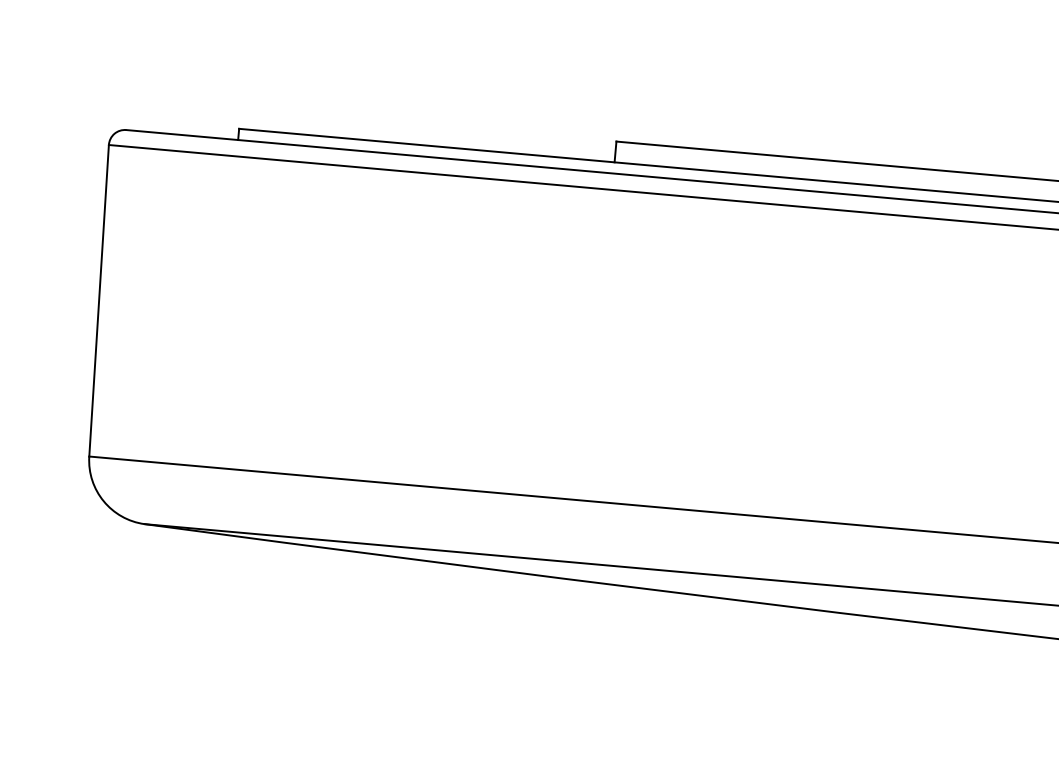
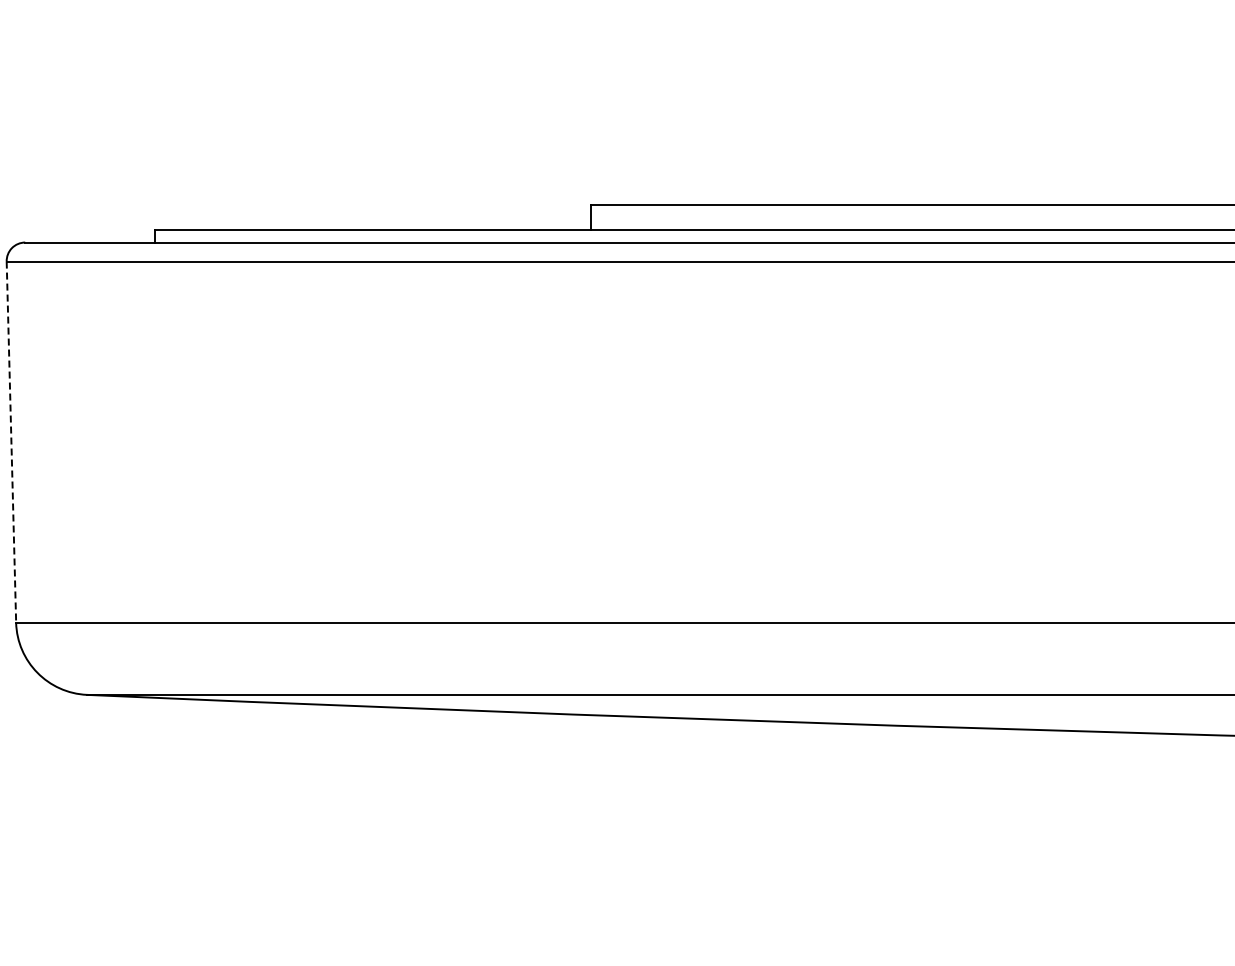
line: (99, 301) -> (11, 442), solid -> dashed

